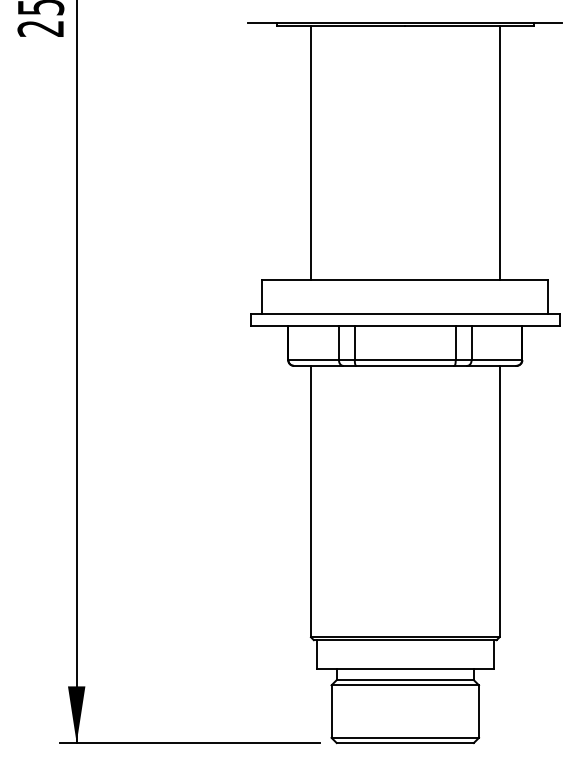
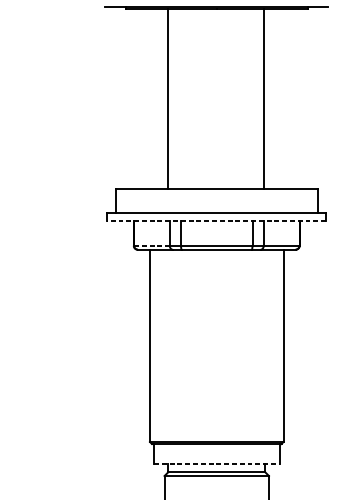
line: (310, 152) -> (168, 98), moved
line: (499, 152) -> (263, 98), moved
line: (404, 325) -> (216, 221), solid -> dashed
line: (314, 360) -> (152, 245), solid -> dashed
line: (405, 668) -> (216, 464), solid -> dashed

